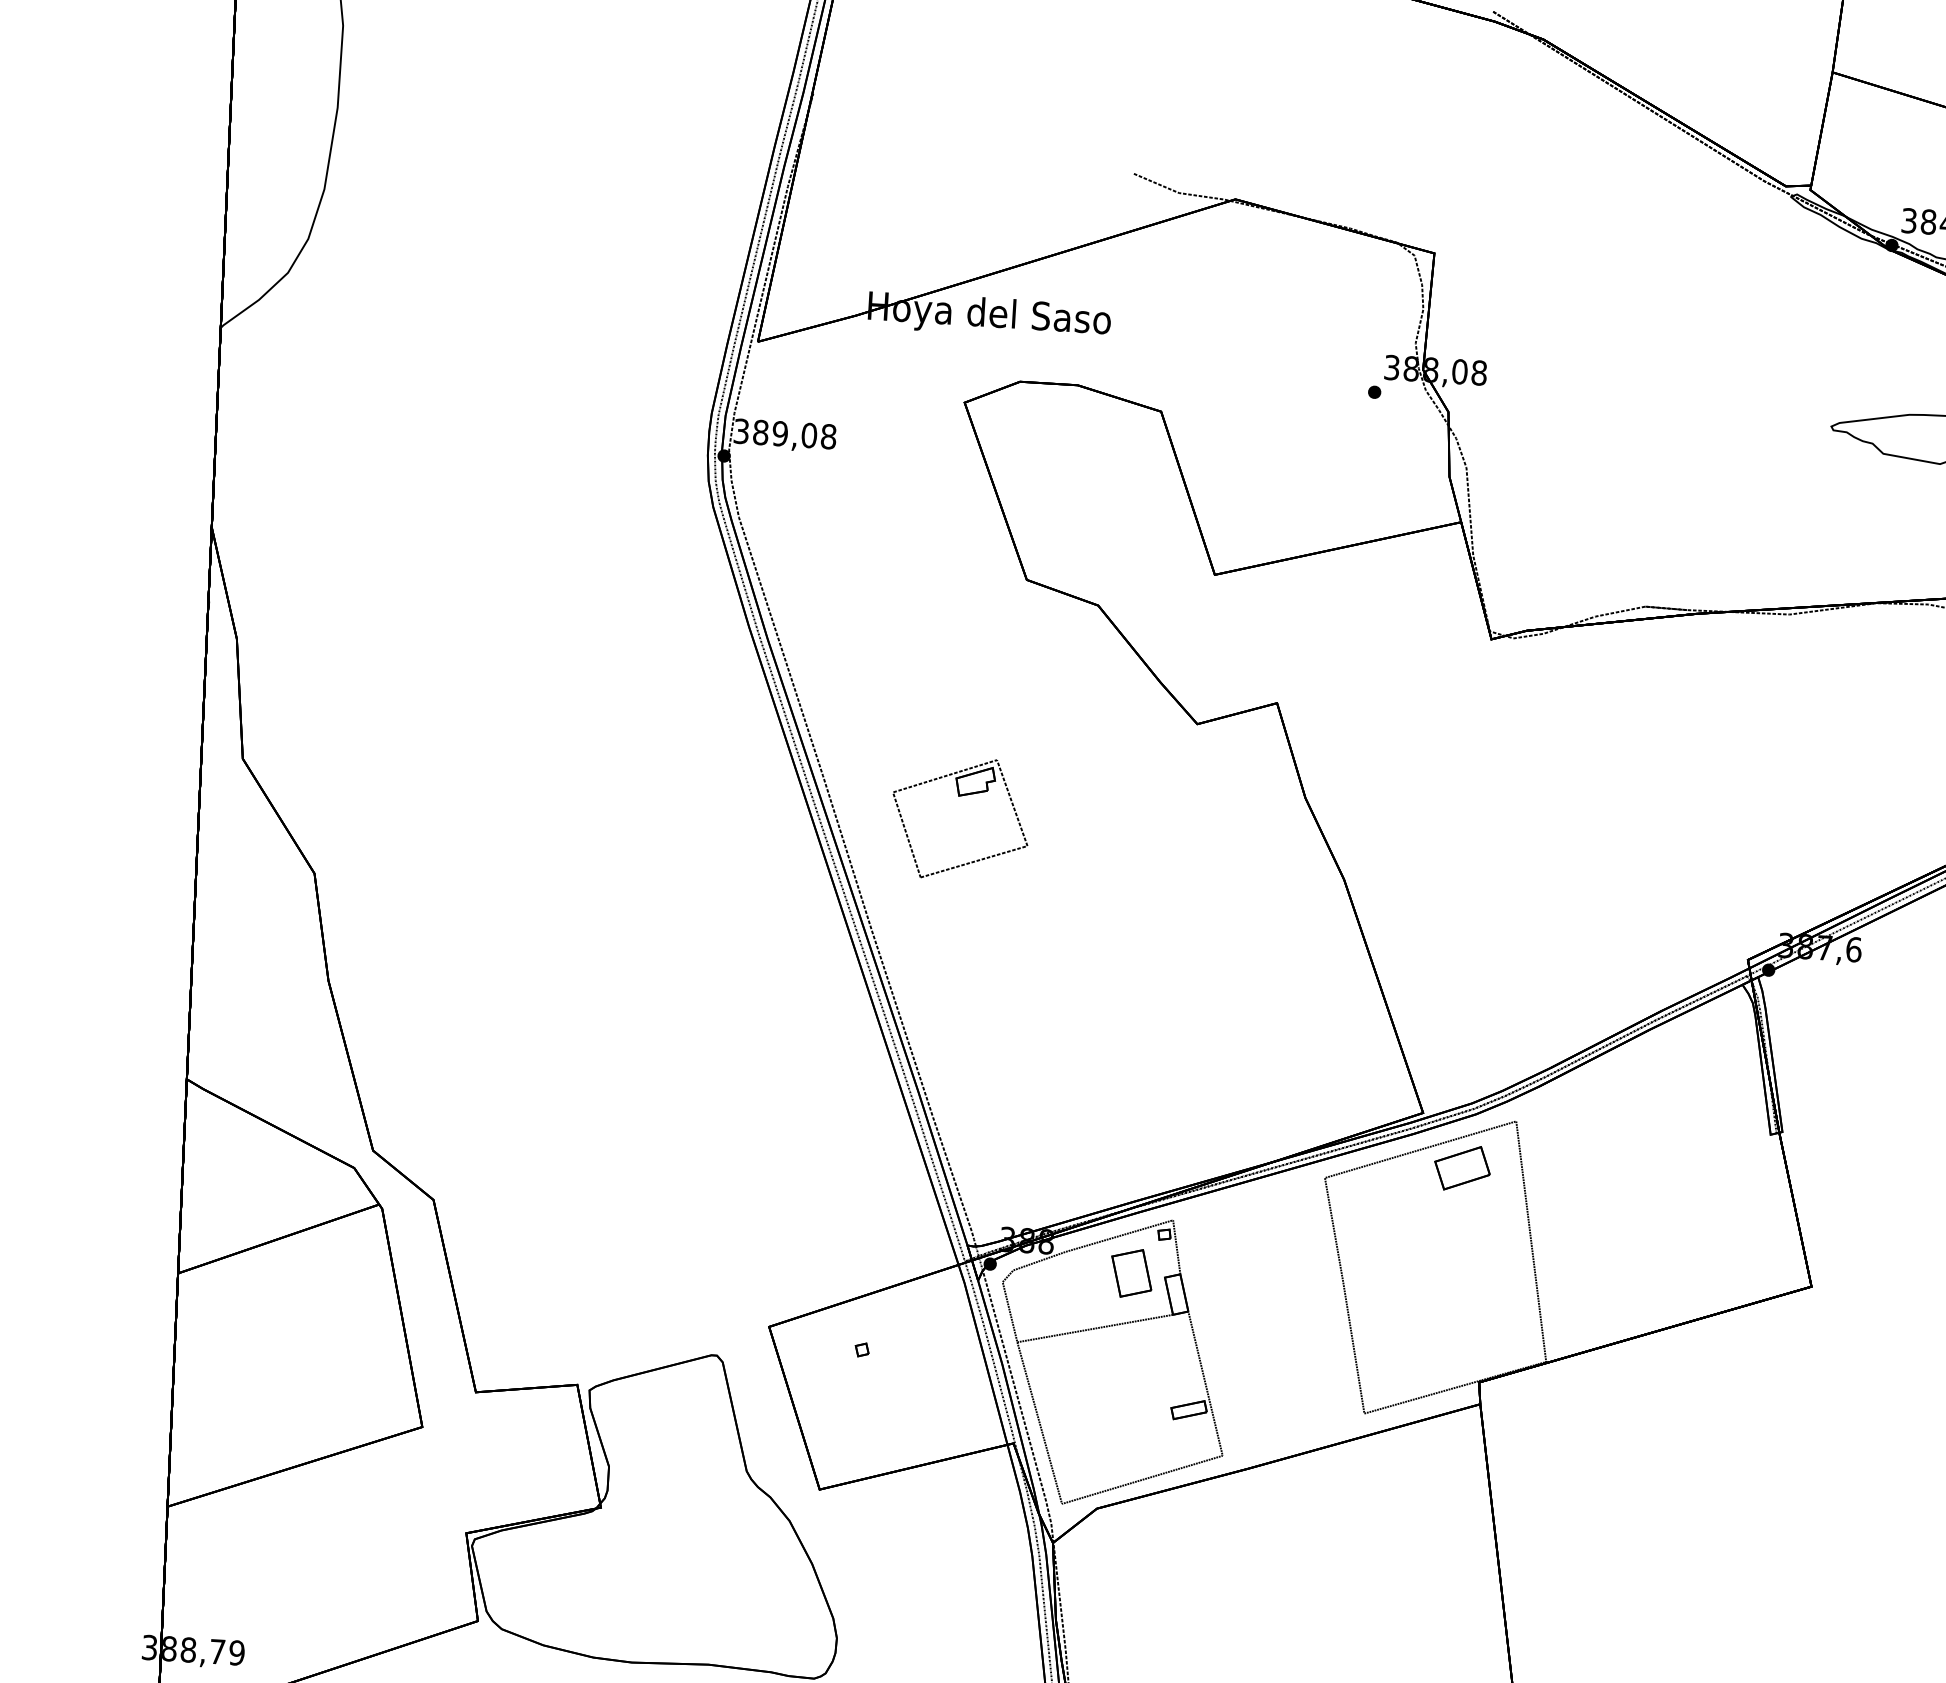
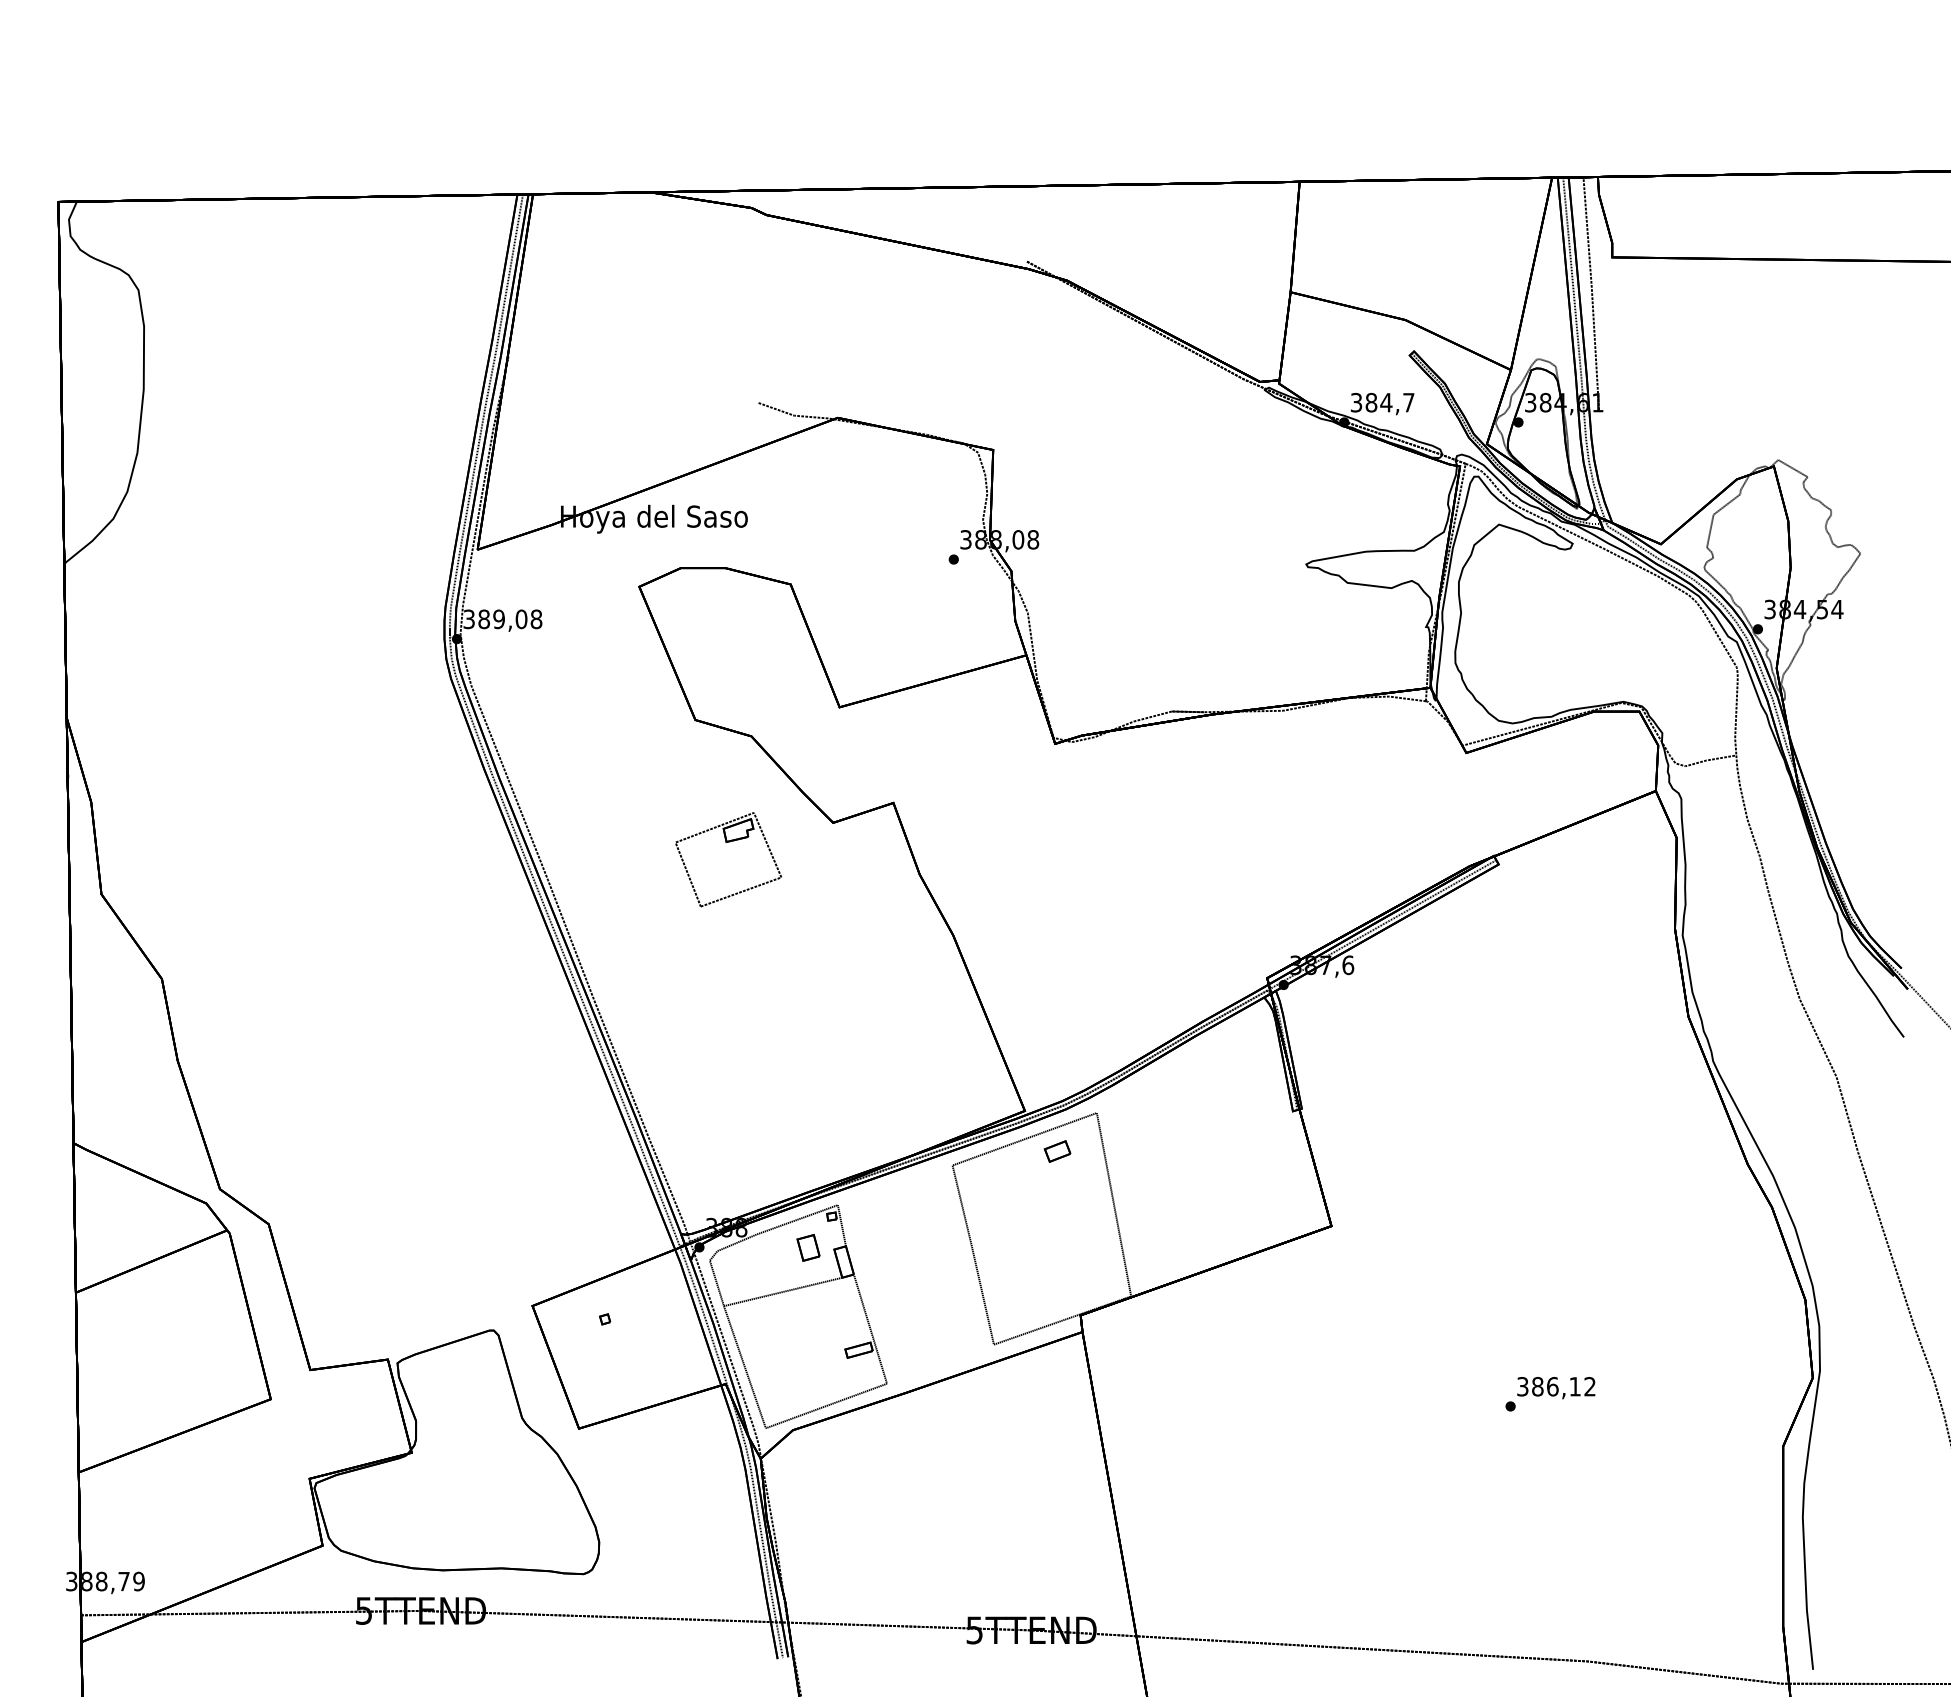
part: (961, 796) -> (728, 842), moved
part: (1462, 1168) -> (1057, 1151), size x0.6
part: (1131, 1272) -> (808, 1247), size x0.7

